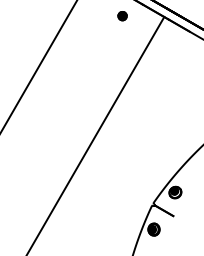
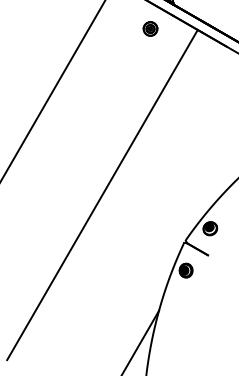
part: (122, 15) -> (150, 28), size x1.43

